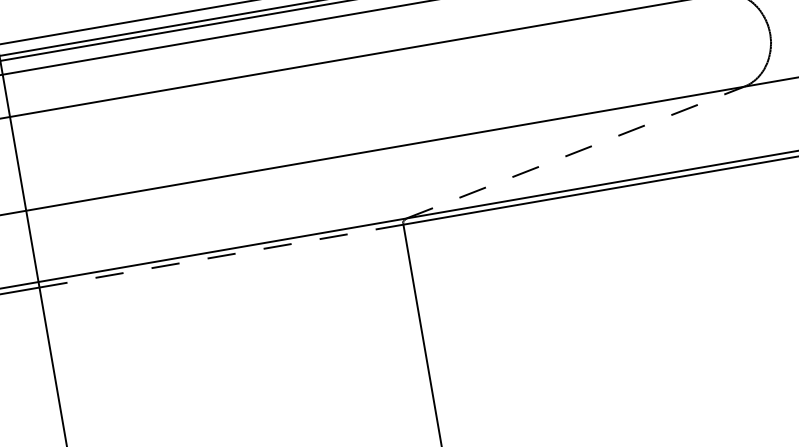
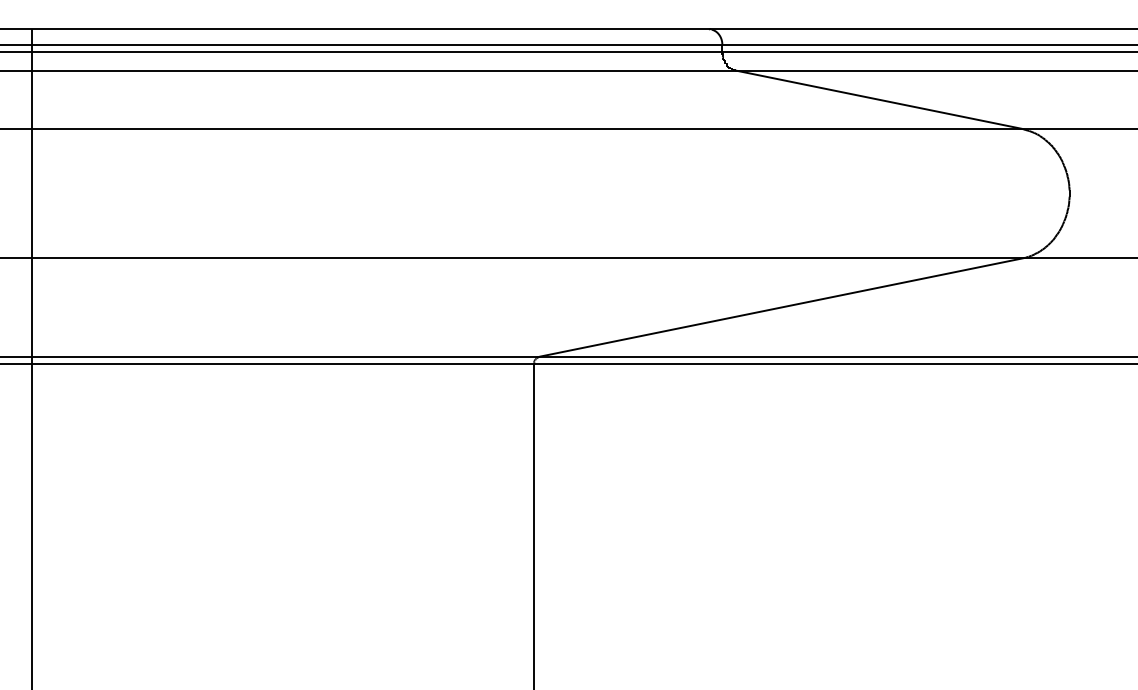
line: (575, 152) -> (781, 307), dashed -> solid
line: (221, 256) -> (283, 364), dashed -> solid

